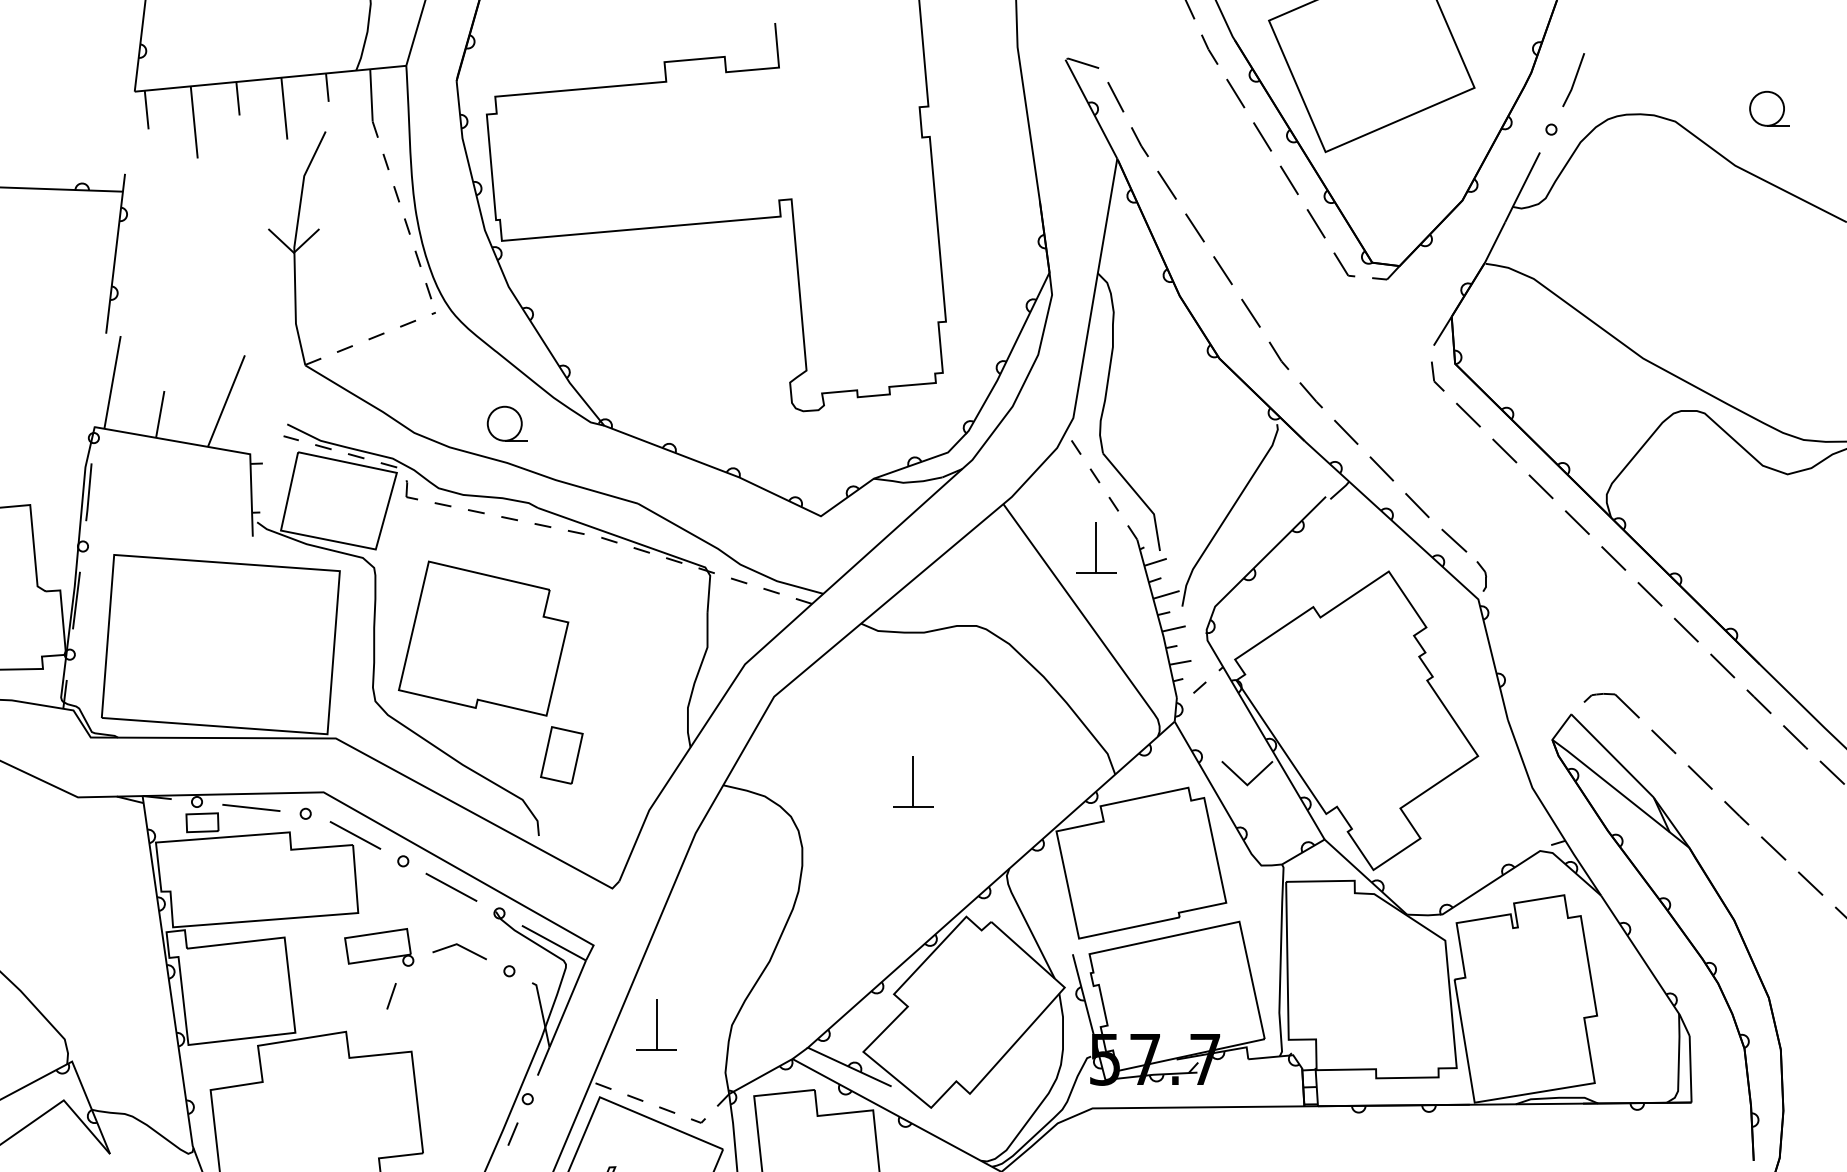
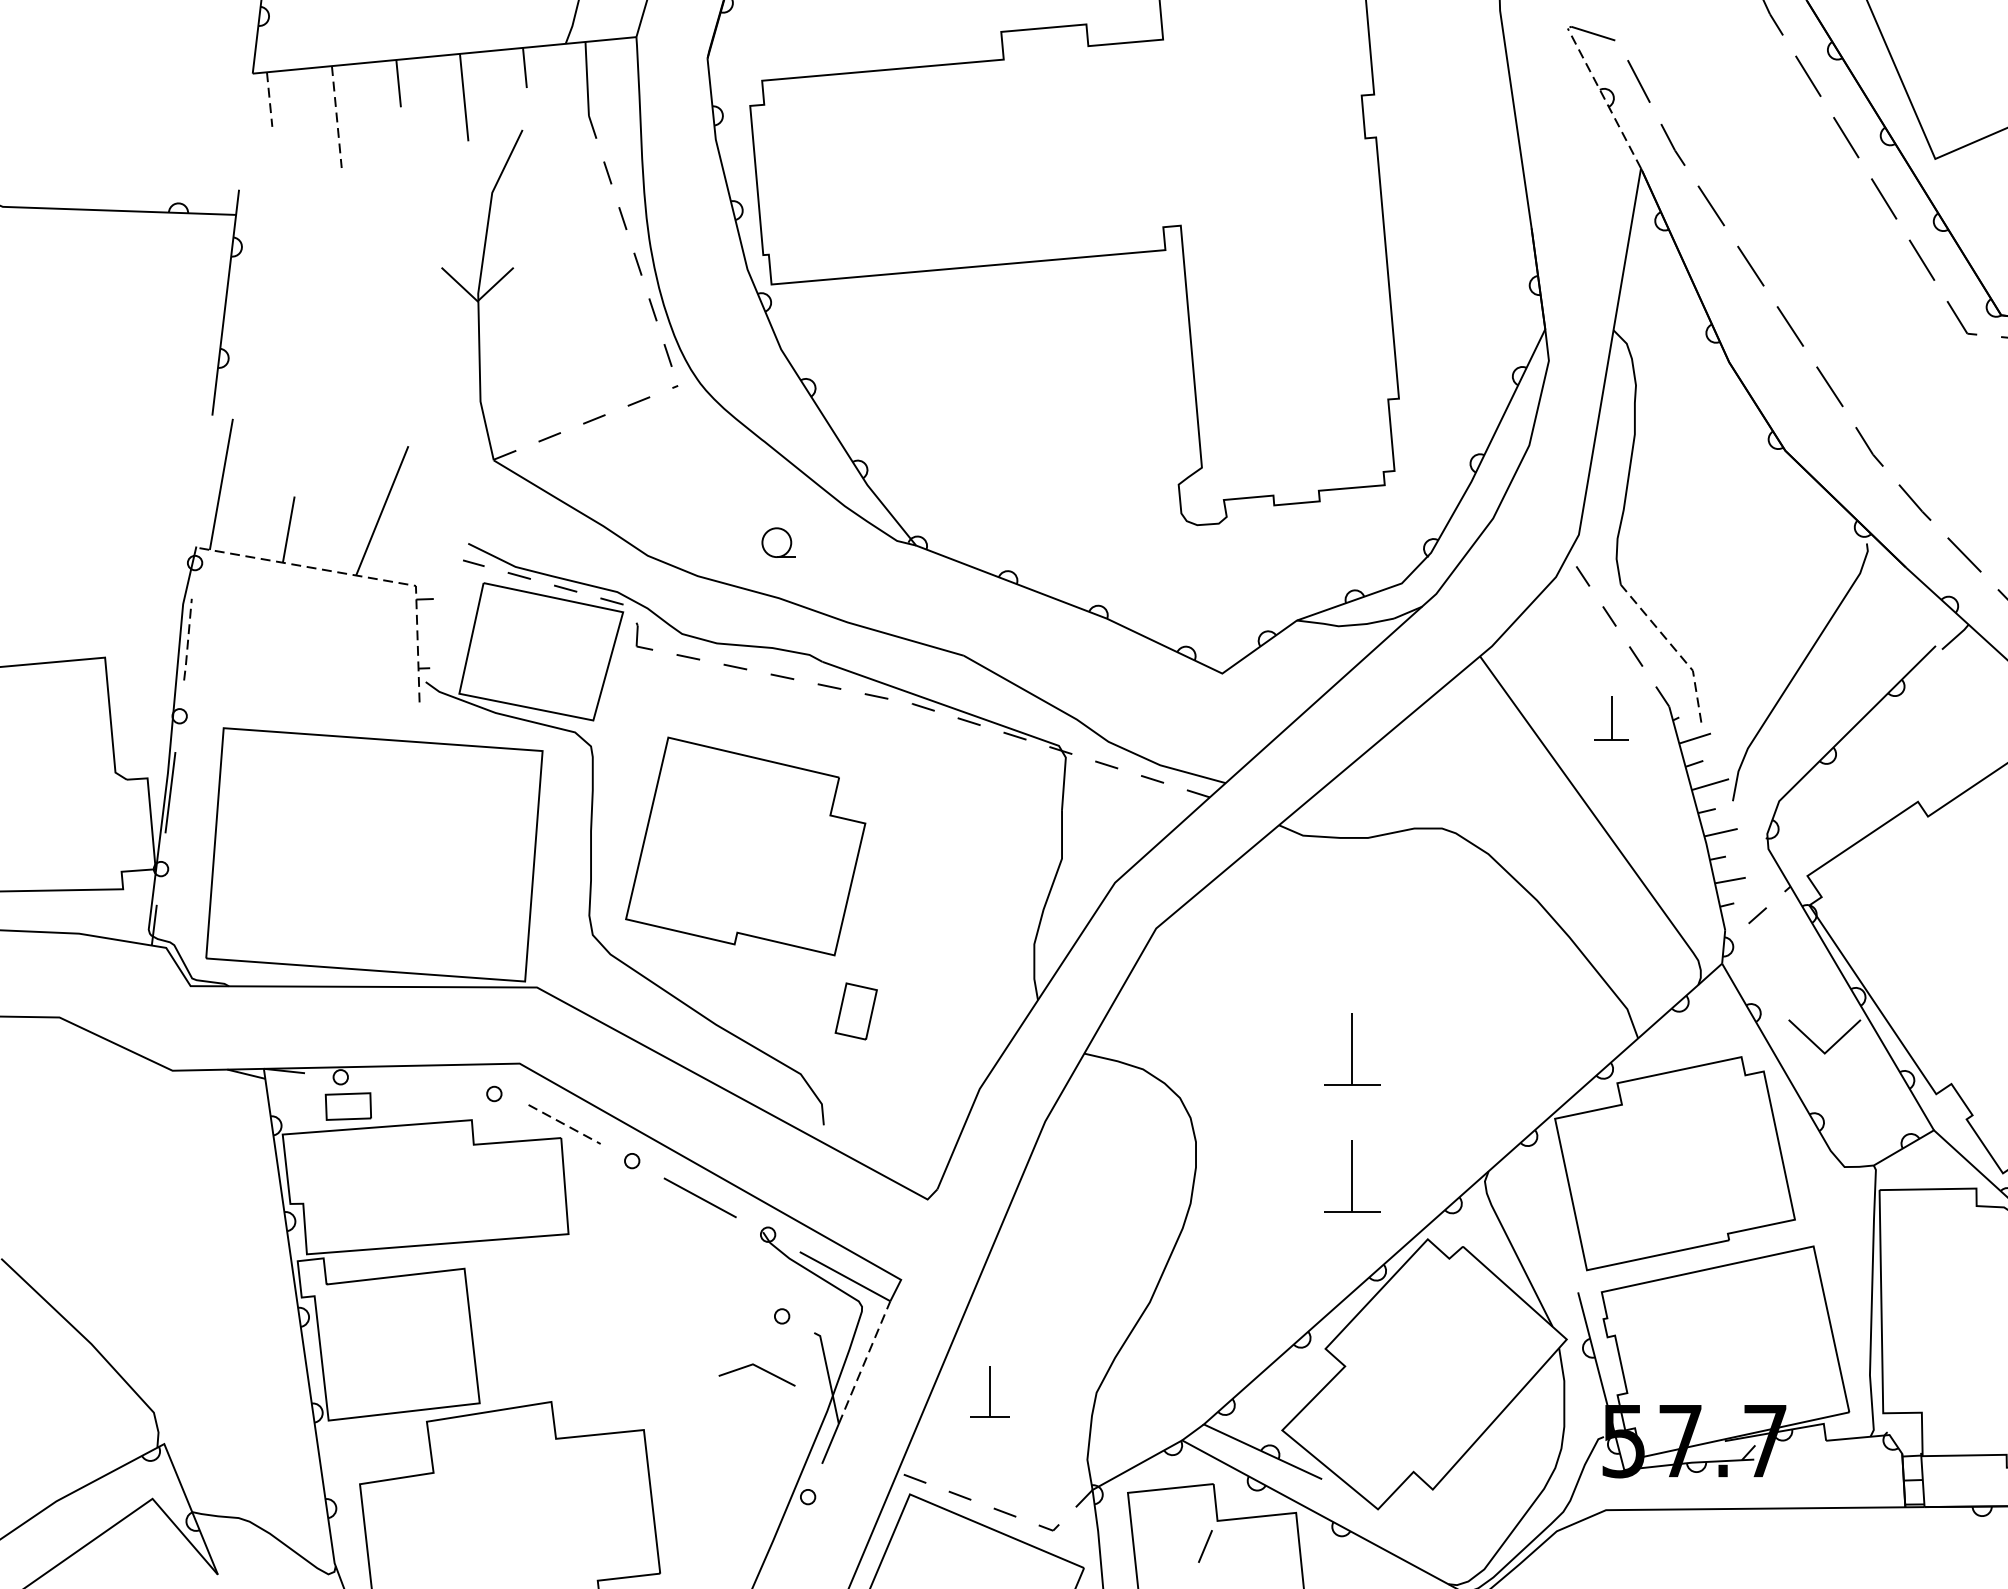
line: (1091, 109) -> (1604, 98), solid -> dashed
line: (146, 110) -> (269, 100), solid -> dashed
line: (194, 122) -> (337, 117), solid -> dashed
part: (506, 423) -> (778, 542), size x0.6
line: (213, 447) -> (364, 576), solid -> dashed
line: (88, 493) -> (187, 641), solid -> dashed
line: (1140, 498) -> (1673, 648), solid -> dashed
part: (1096, 547) -> (1611, 717), size x0.6
part: (561, 755) -> (855, 1011), size x0.7
line: (251, 807) -> (417, 1085), removed
line: (355, 835) -> (564, 1124), solid -> dashed
part: (913, 871) -> (1353, 1175), added
part: (379, 947) -> (598, 1282), removed
line: (460, 947) -> (758, 1369), moved
line: (391, 996) -> (615, 1352), removed
line: (567, 1003) -> (864, 1361), solid -> dashed
part: (656, 1024) -> (989, 1391), size x0.7
line: (512, 1133) -> (1204, 1545), moved

